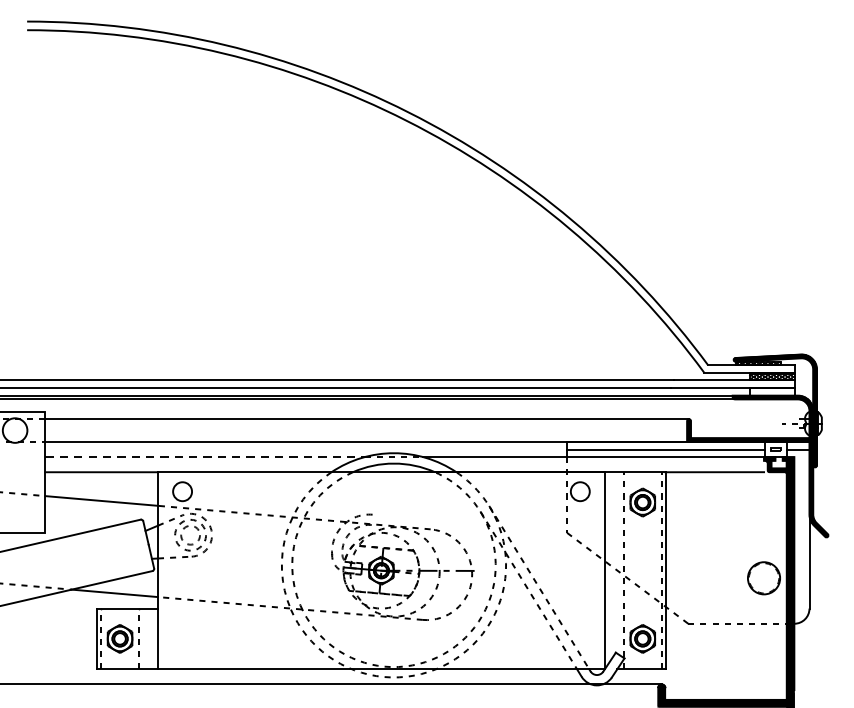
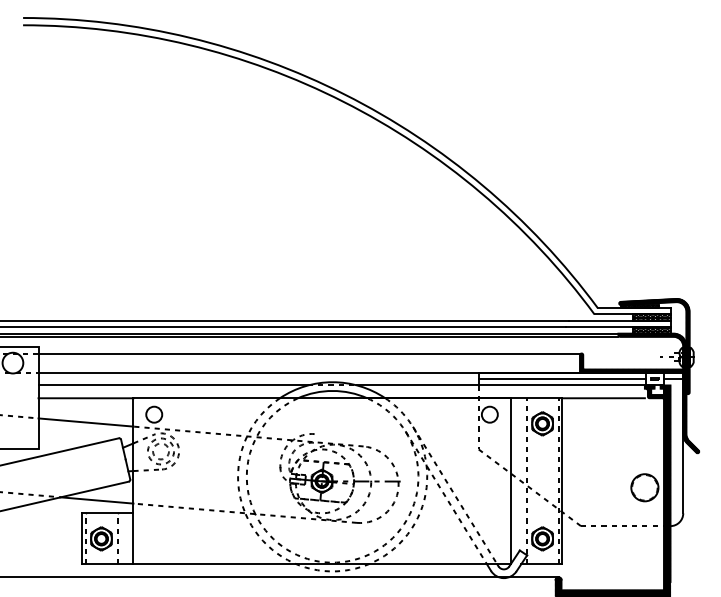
hatch: (771, 391) -> (651, 330), added
line: (205, 457) -> (173, 385), dashed -> solid

